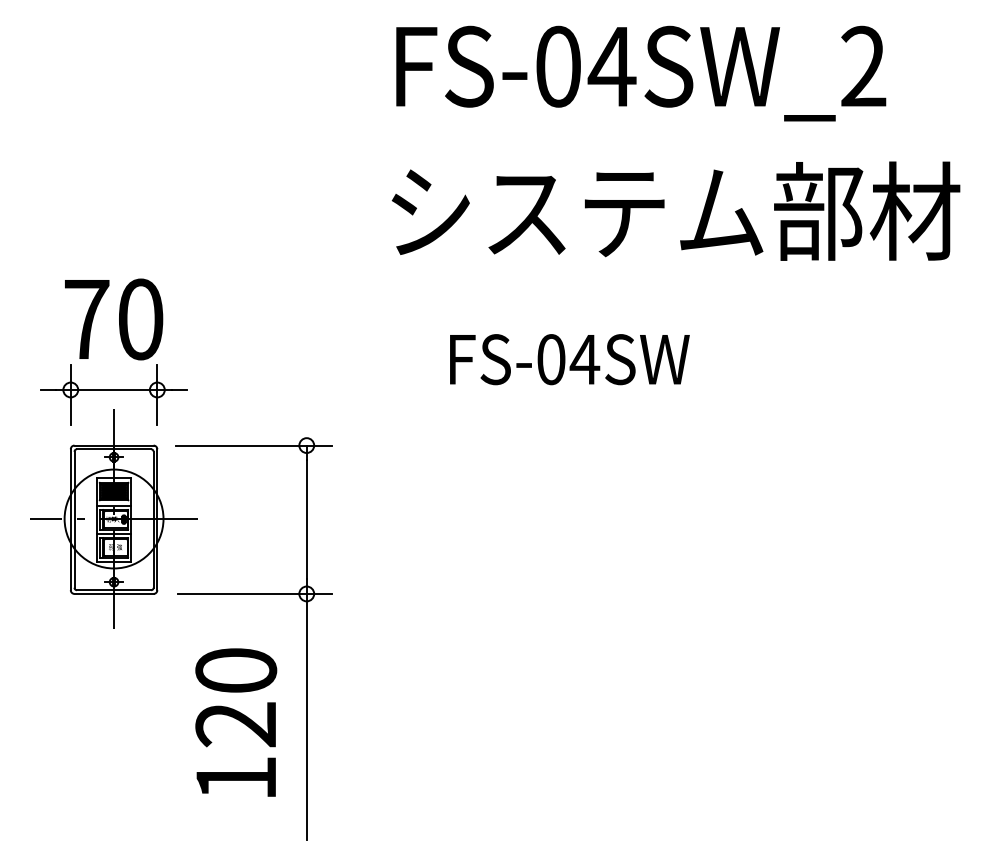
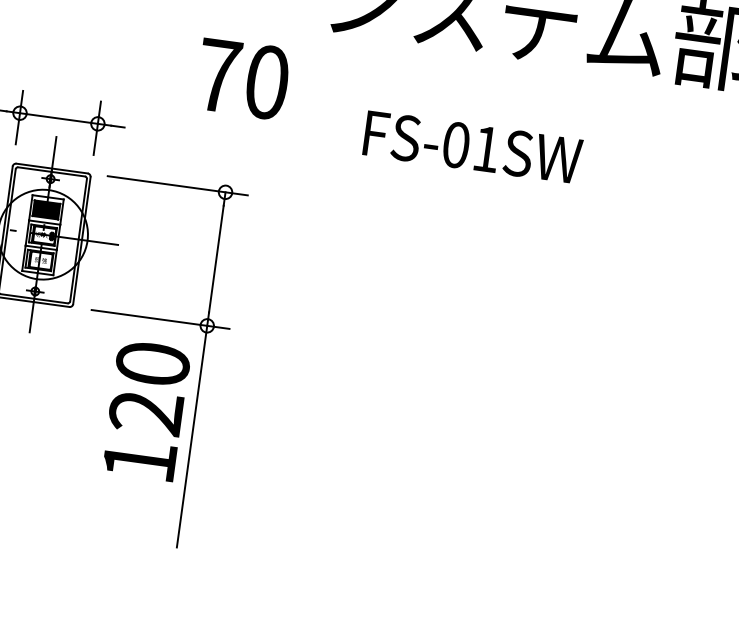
text: (114, 319) -> (243, 79), moved
text: (584, 359) -> (486, 149), FS-04SW -> FS-01SW
text: (236, 722) -> (146, 410), moved

